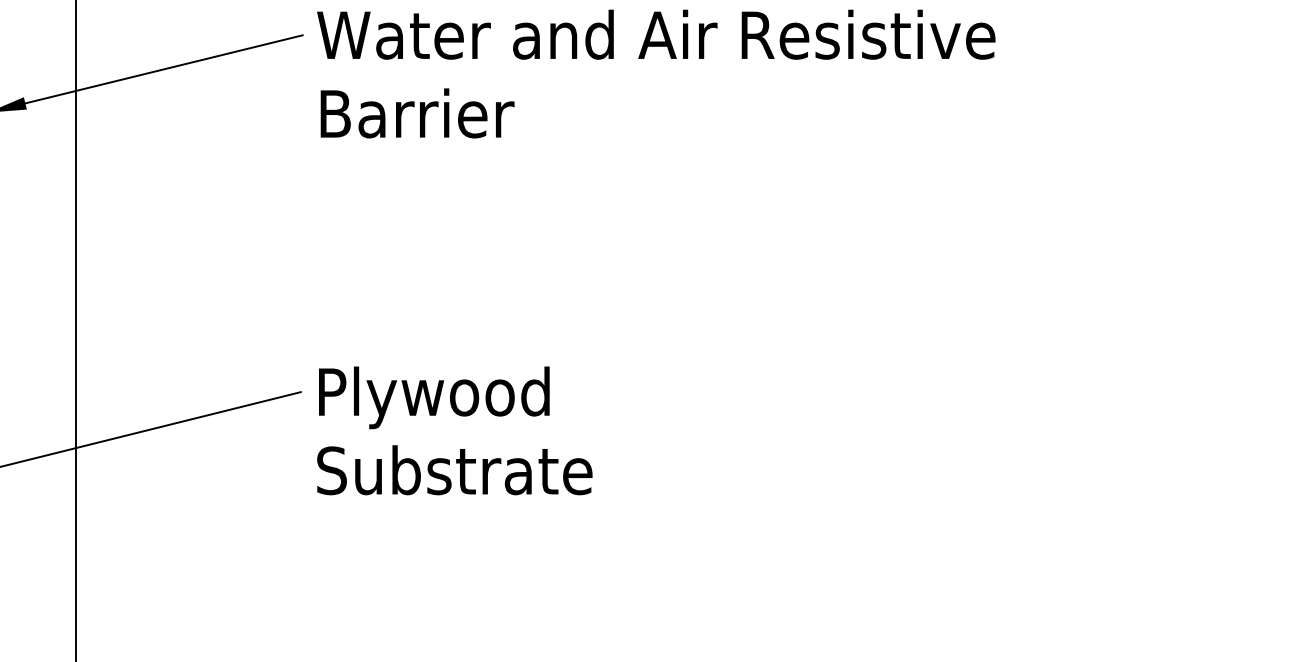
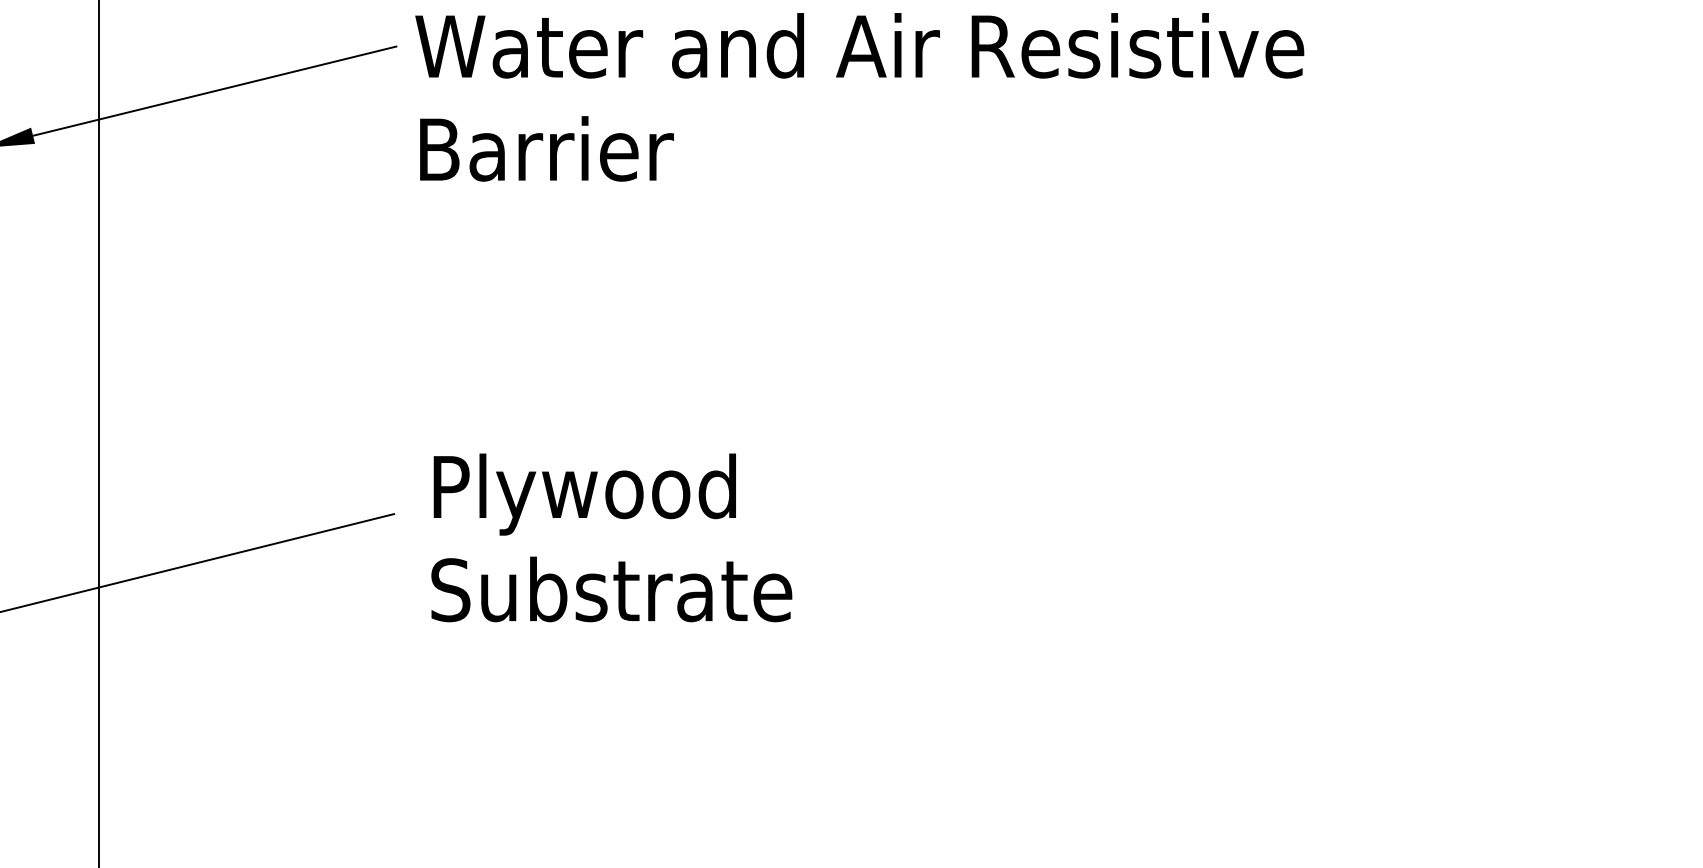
text: (454, 430) -> (611, 537), moved

